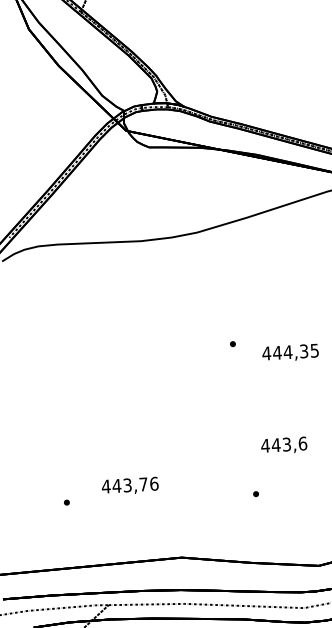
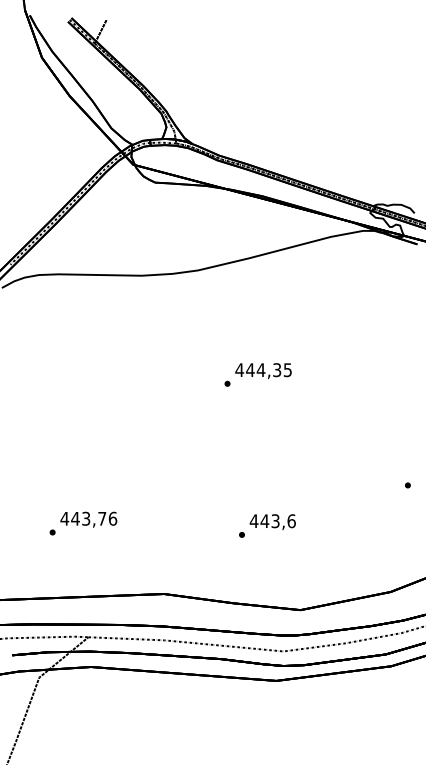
text: (290, 353) -> (263, 371), moved
text: (283, 446) -> (272, 522), moved
text: (129, 485) -> (88, 519), moved

